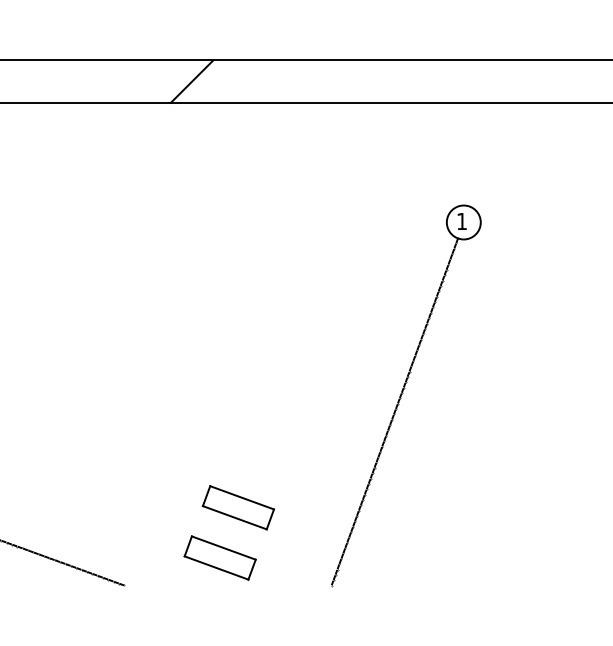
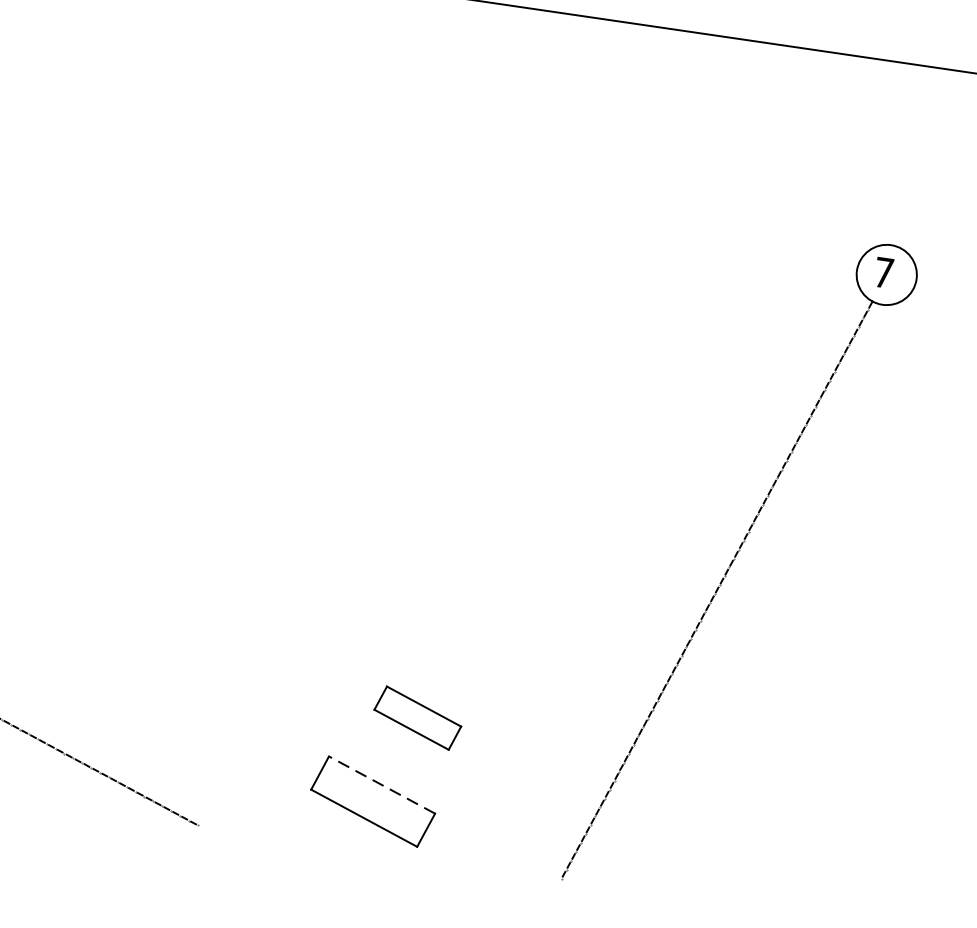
text: (461, 221) -> (882, 272), 1 -> 7
part: (237, 507) -> (416, 717), size x0.7
line: (223, 548) -> (381, 785), solid -> dashed

